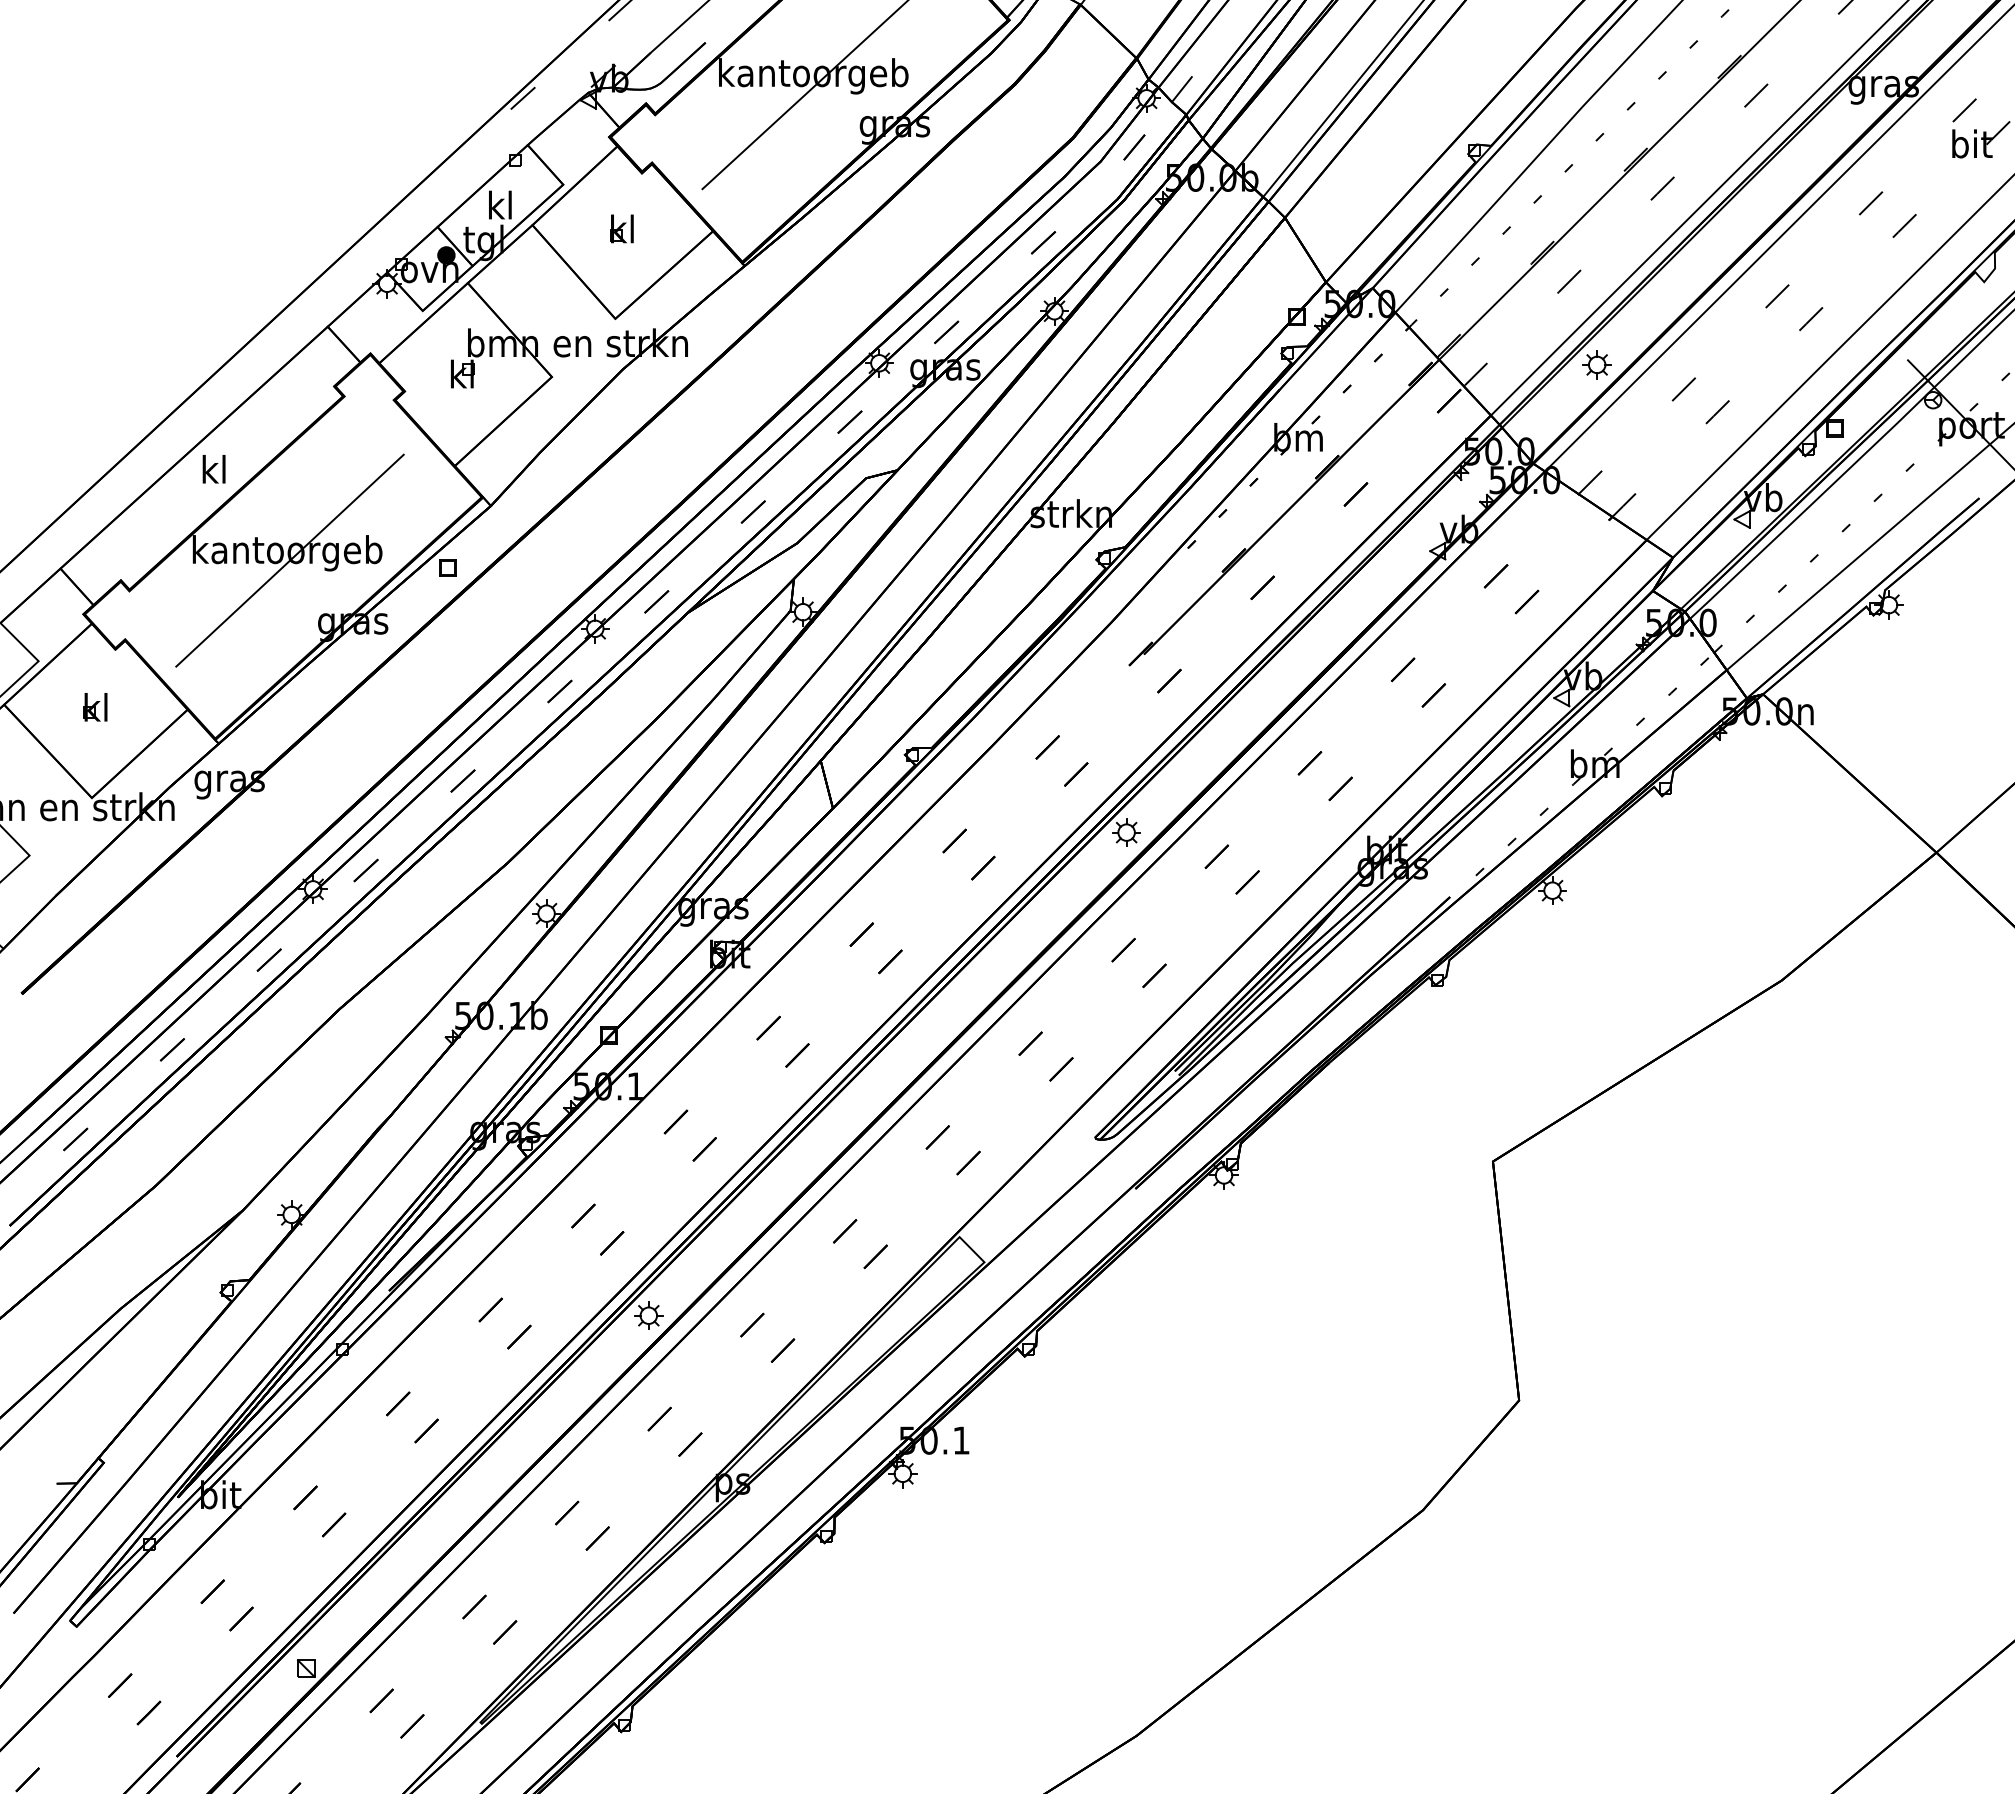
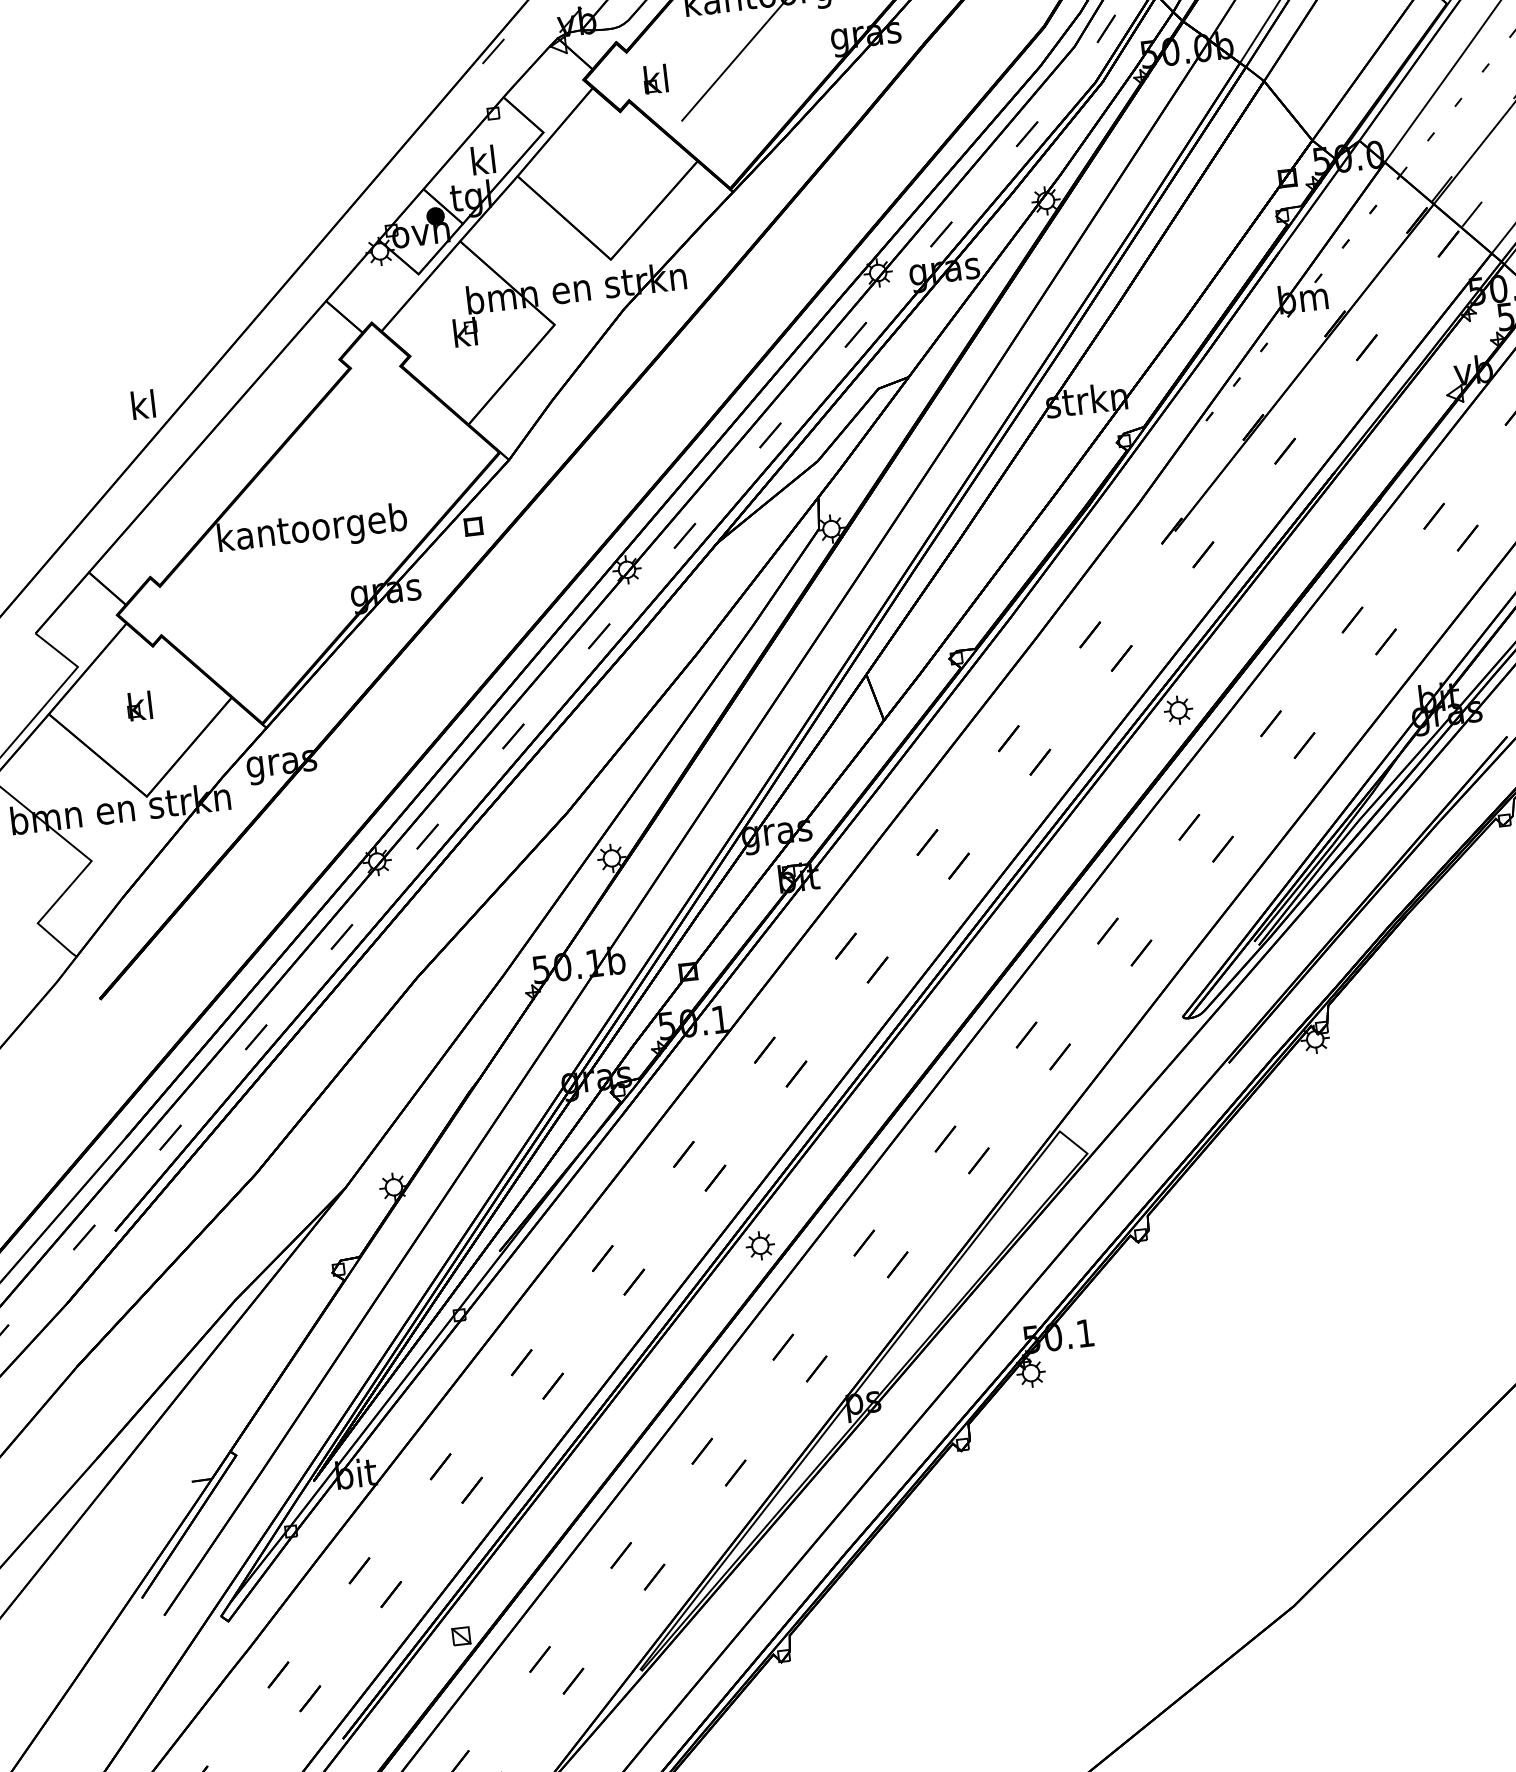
part: (621, 228) -> (655, 78), moved
text: (213, 469) -> (142, 404), moved
line: (289, 560) -> (315, 537), removed

